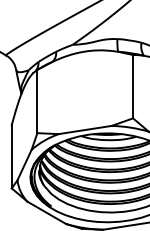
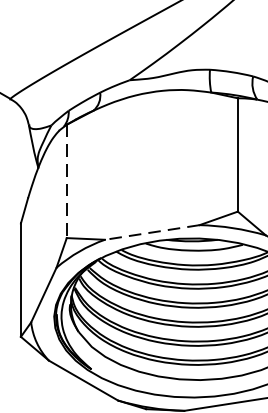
line: (37, 101) -> (66, 181), solid -> dashed
line: (85, 130) -> (152, 233), solid -> dashed

